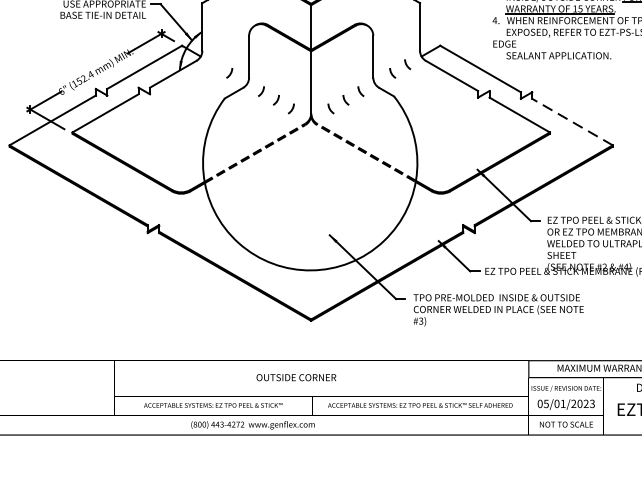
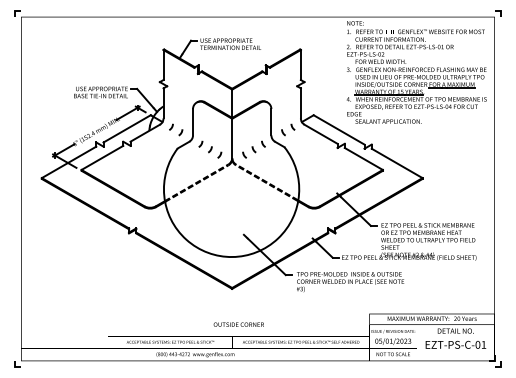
arc: (214, 63) -> (171, 126), added
line: (571, 122) -> (396, 163), dashed -> solid
text: (295, 377) -> (238, 324), moved

